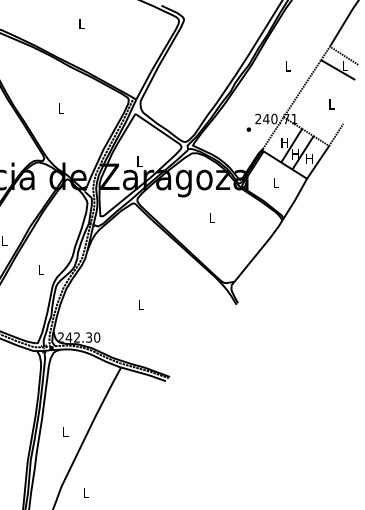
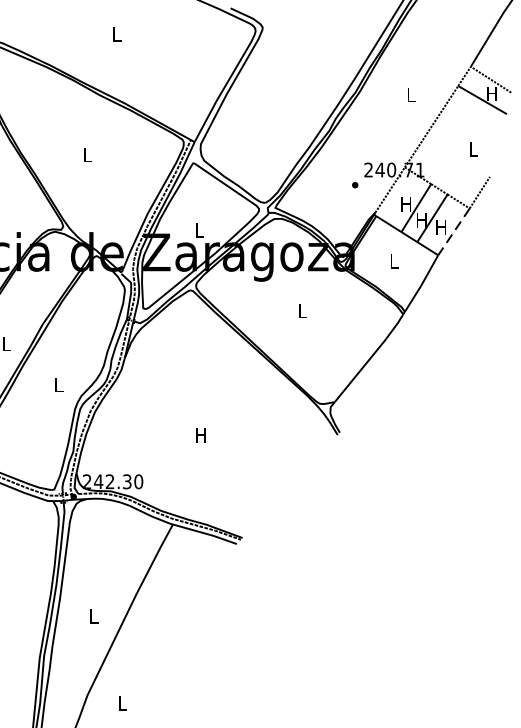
text: (344, 65) -> (491, 93), L -> H
line: (318, 162) -> (454, 232), solid -> dashed
text: (140, 304) -> (200, 434), L -> H

